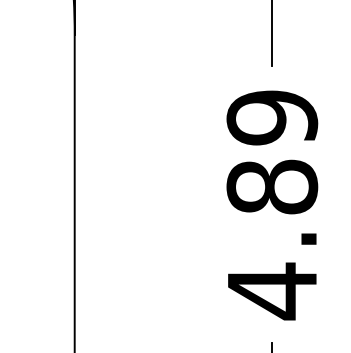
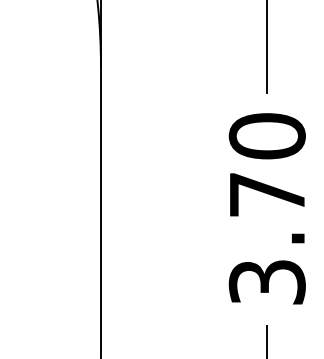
text: (271, 204) -> (266, 209), 4.89 -> 3.70

